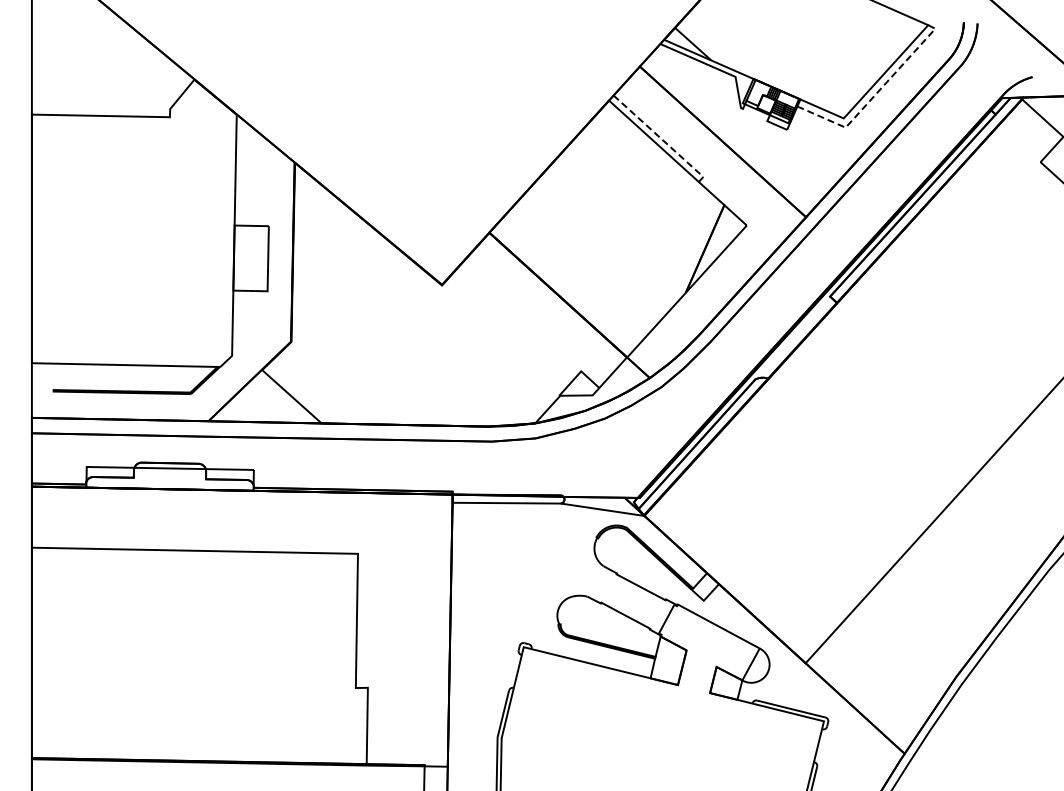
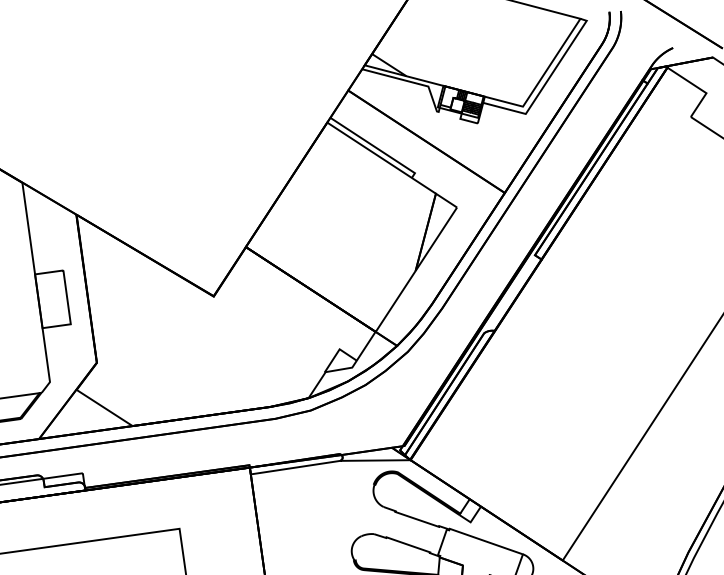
line: (875, 94) -> (546, 82), dashed -> solid
line: (661, 138) -> (375, 146), dashed -> solid

